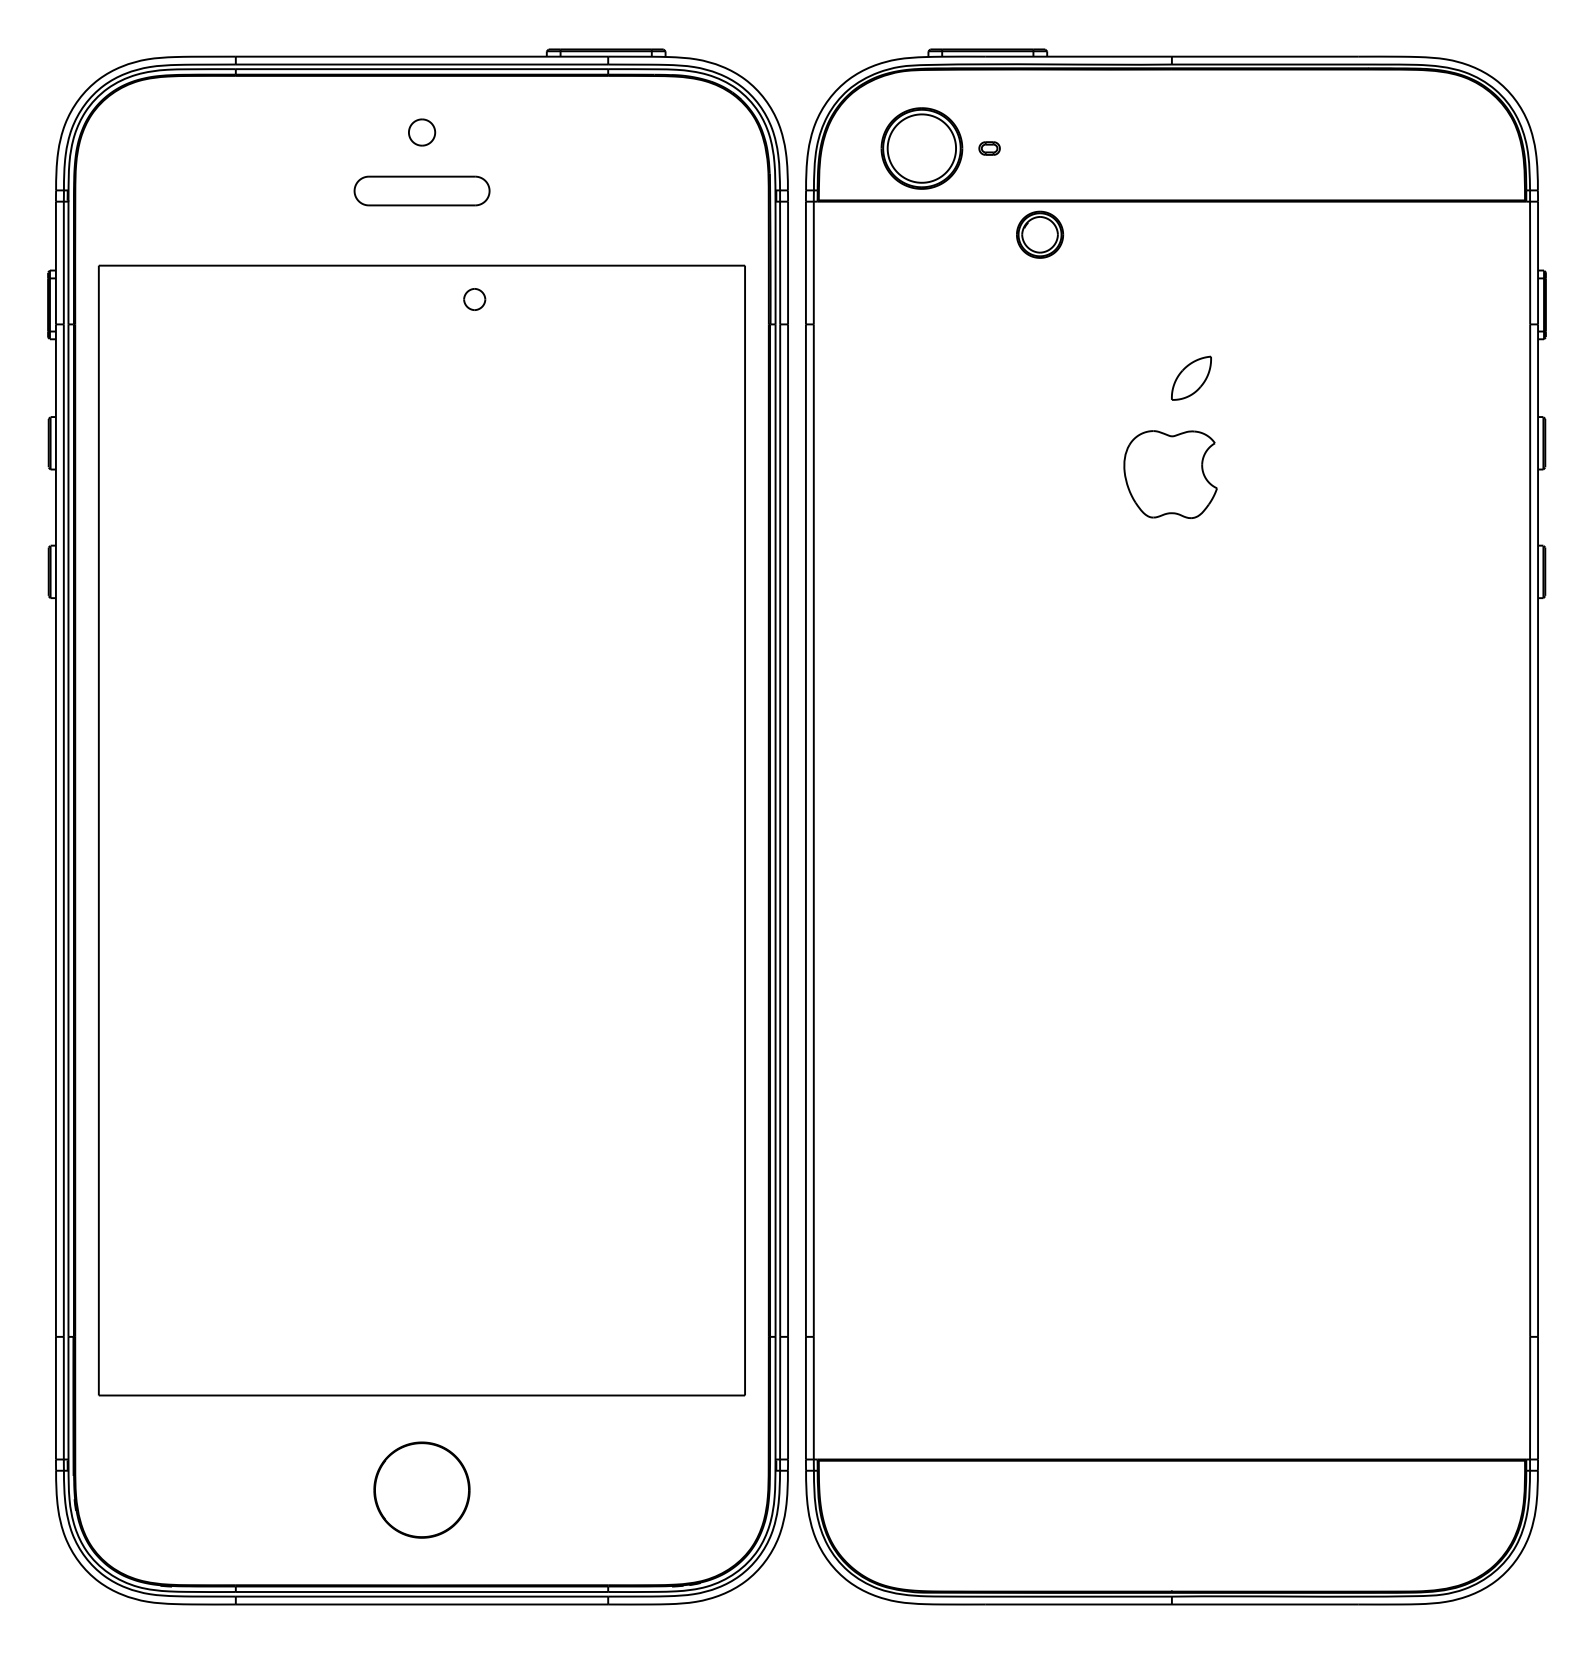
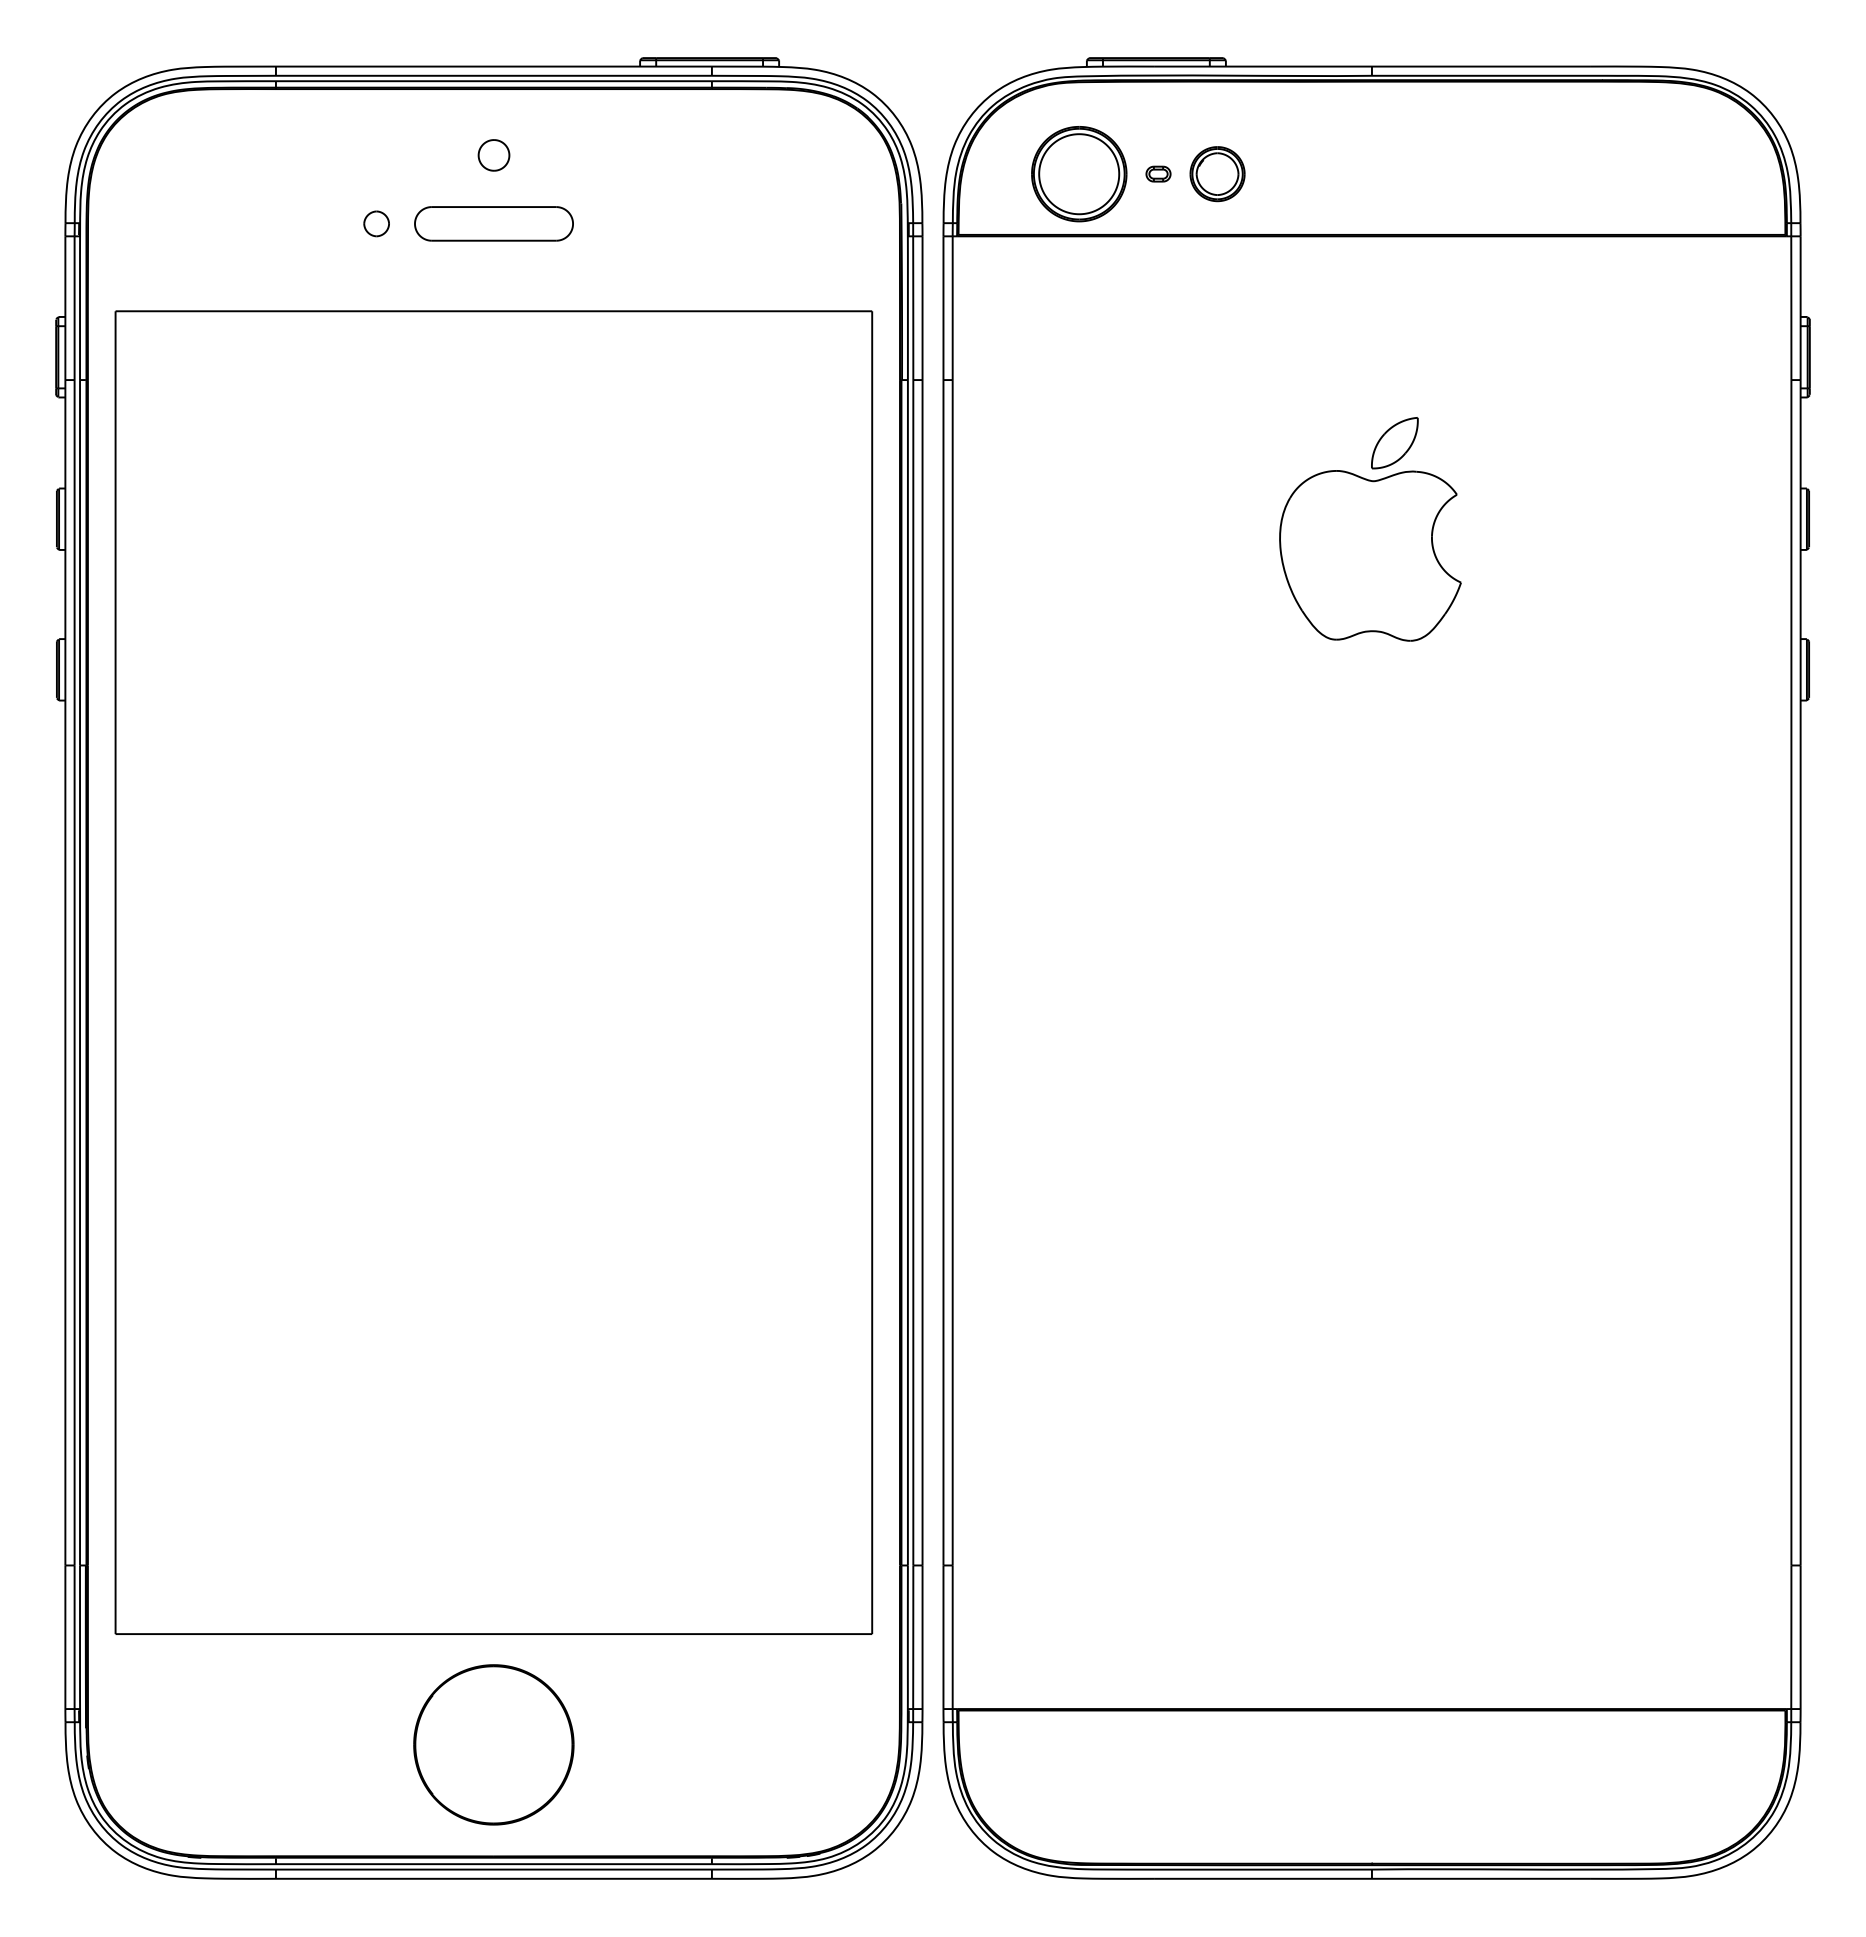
part: (1039, 235) -> (1217, 174), moved
part: (474, 299) -> (376, 223), moved
part: (1170, 474) -> (1370, 555), size x1.67
part: (421, 1489) -> (493, 1744), size x1.43

